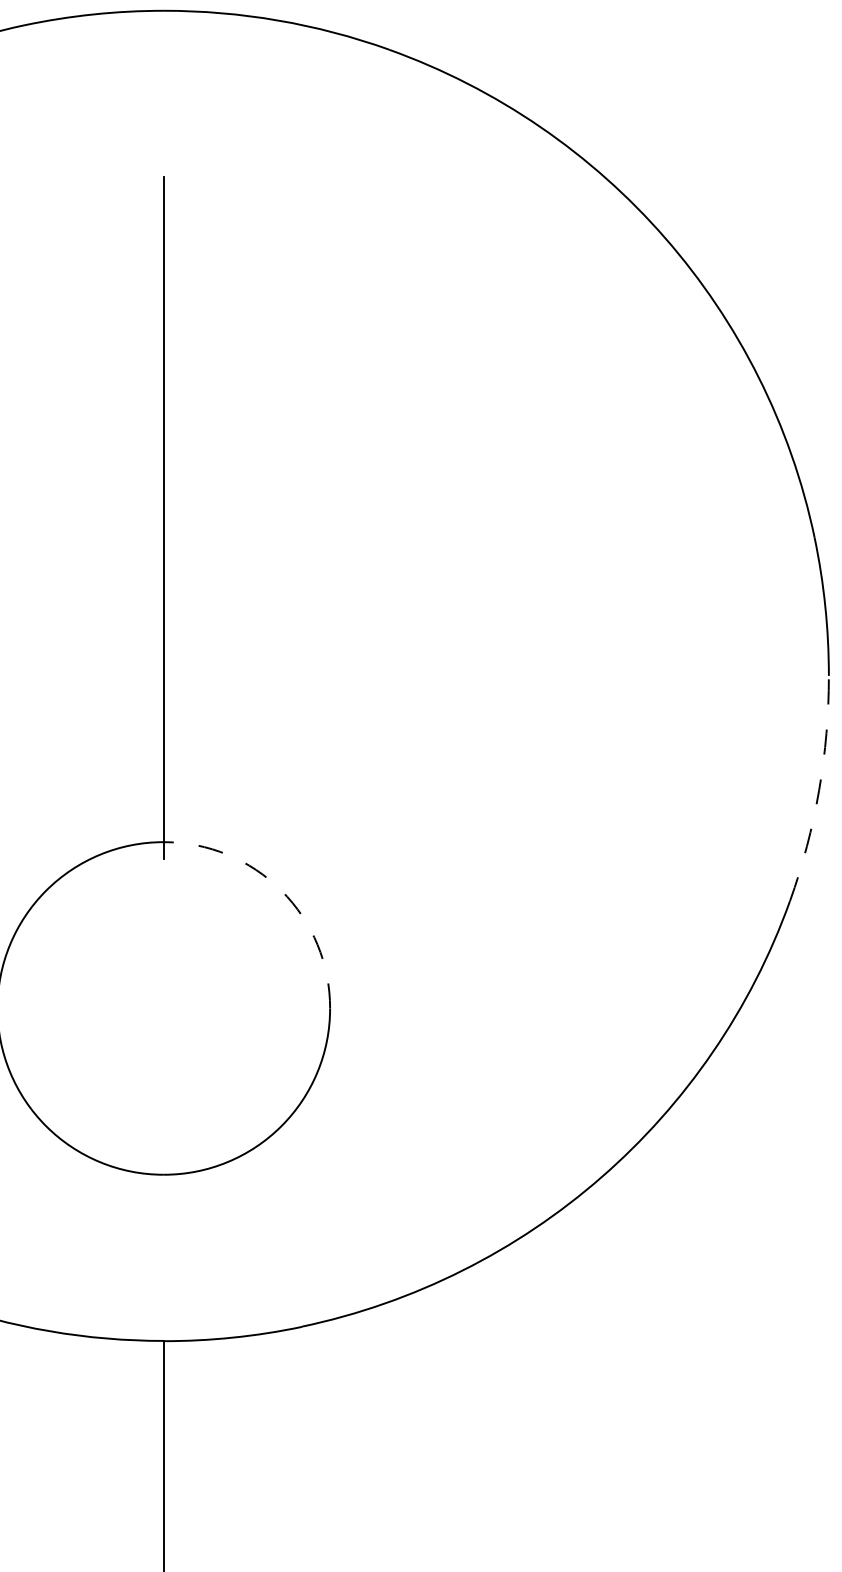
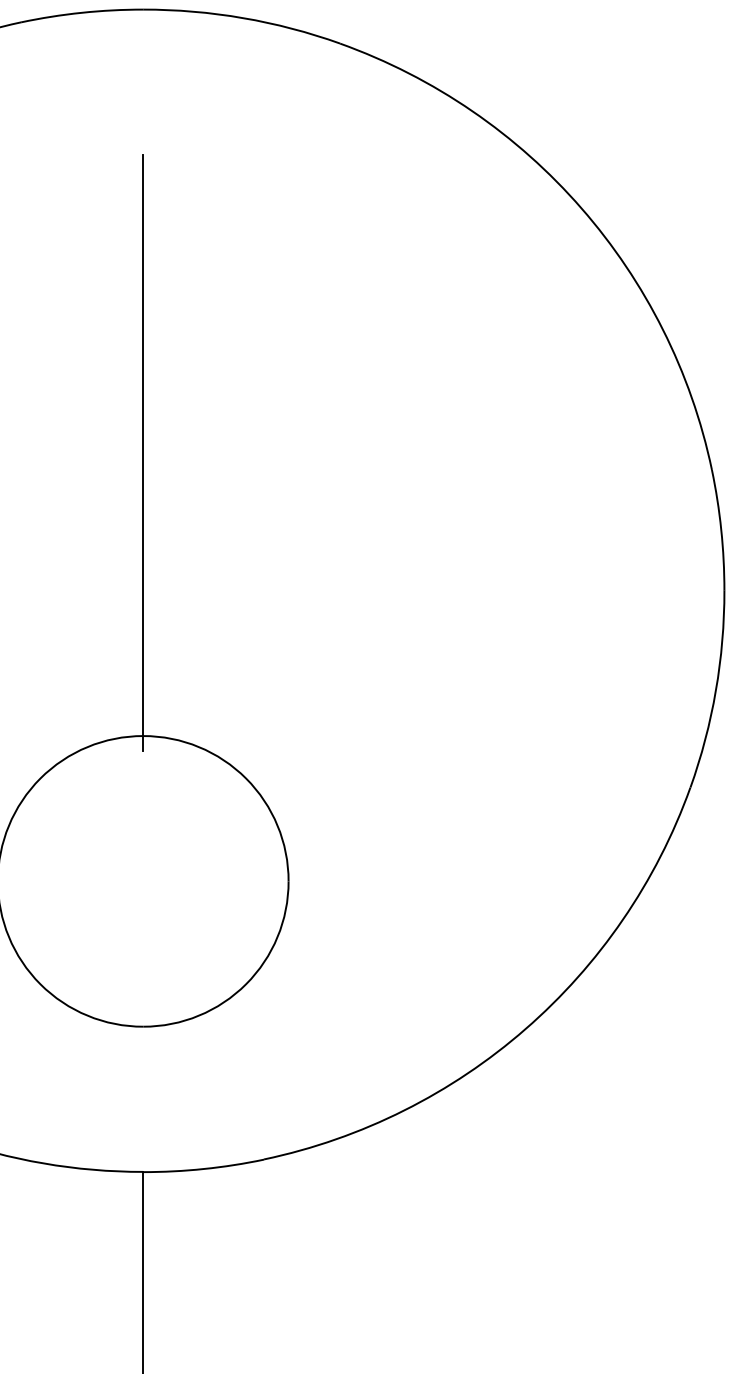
arc: (818, 790) -> (715, 690), dashed -> solid
arc: (281, 890) -> (246, 778), dashed -> solid

